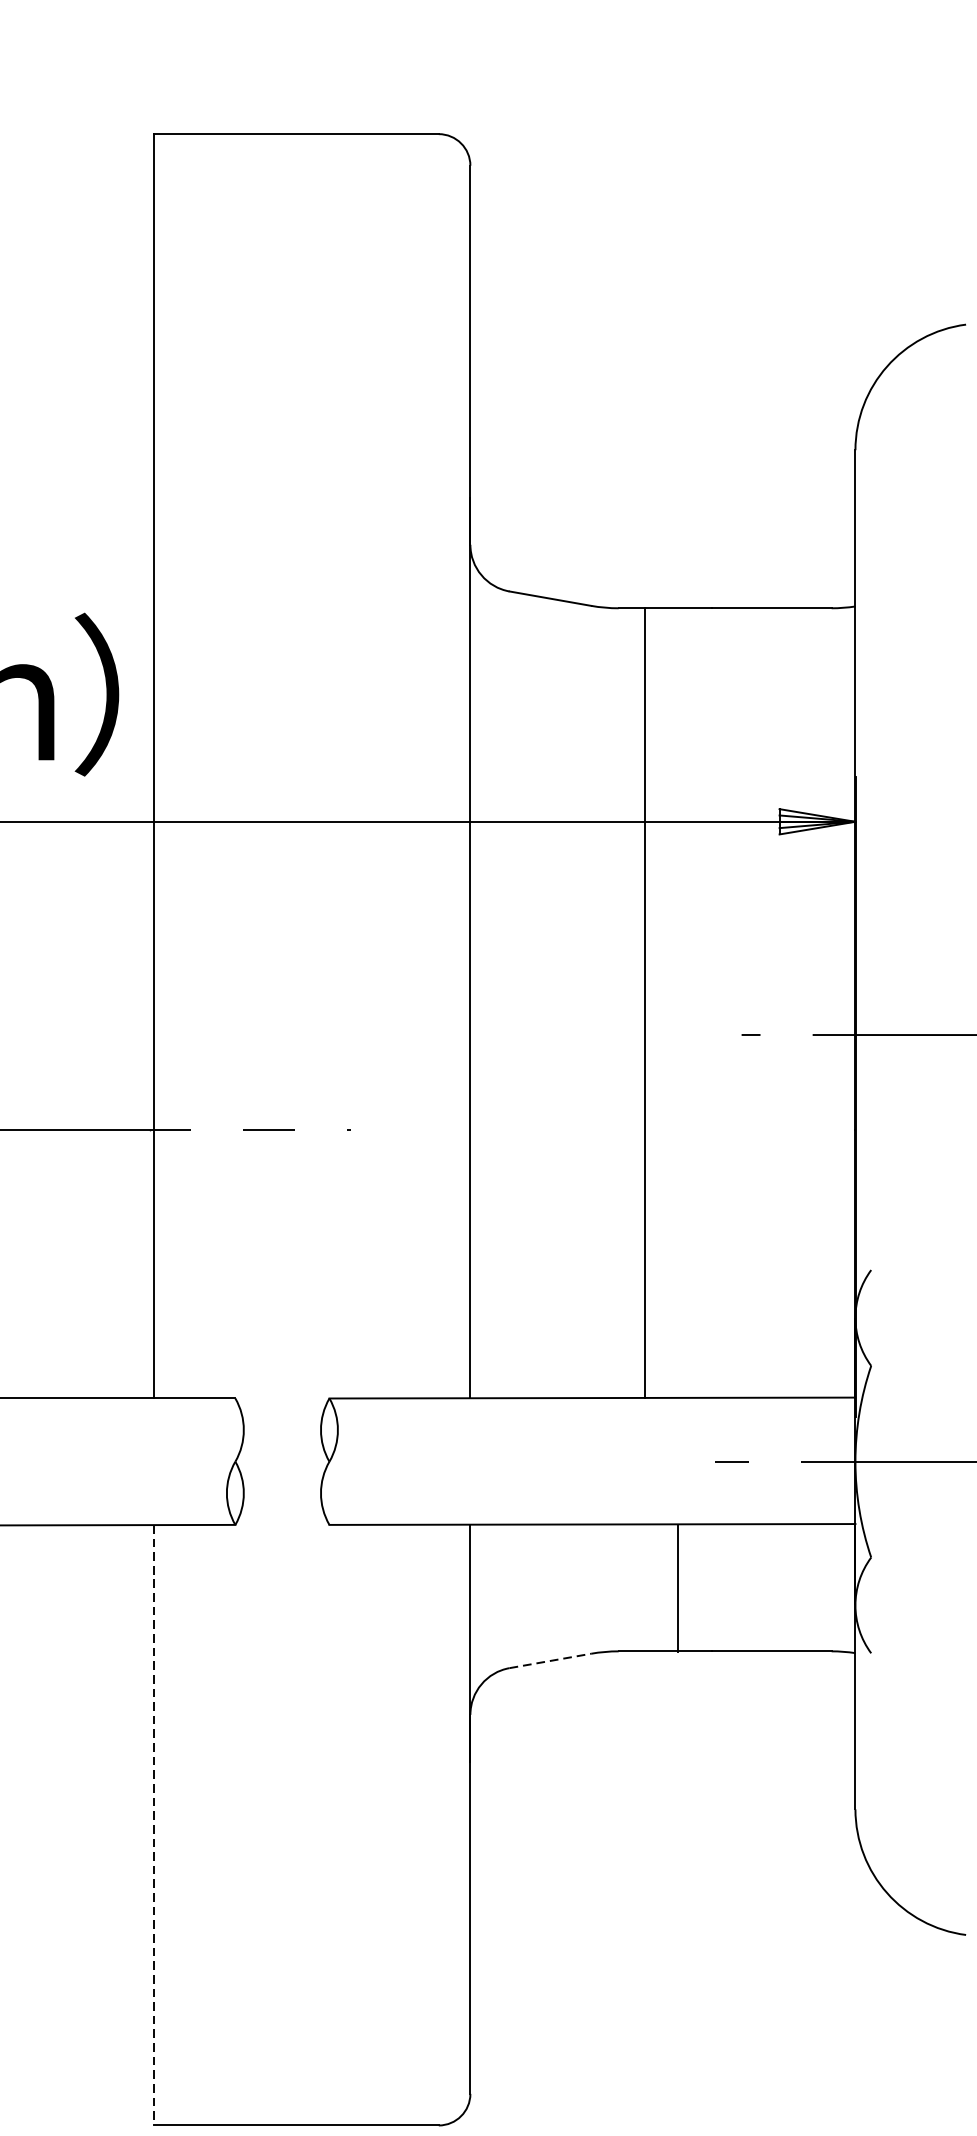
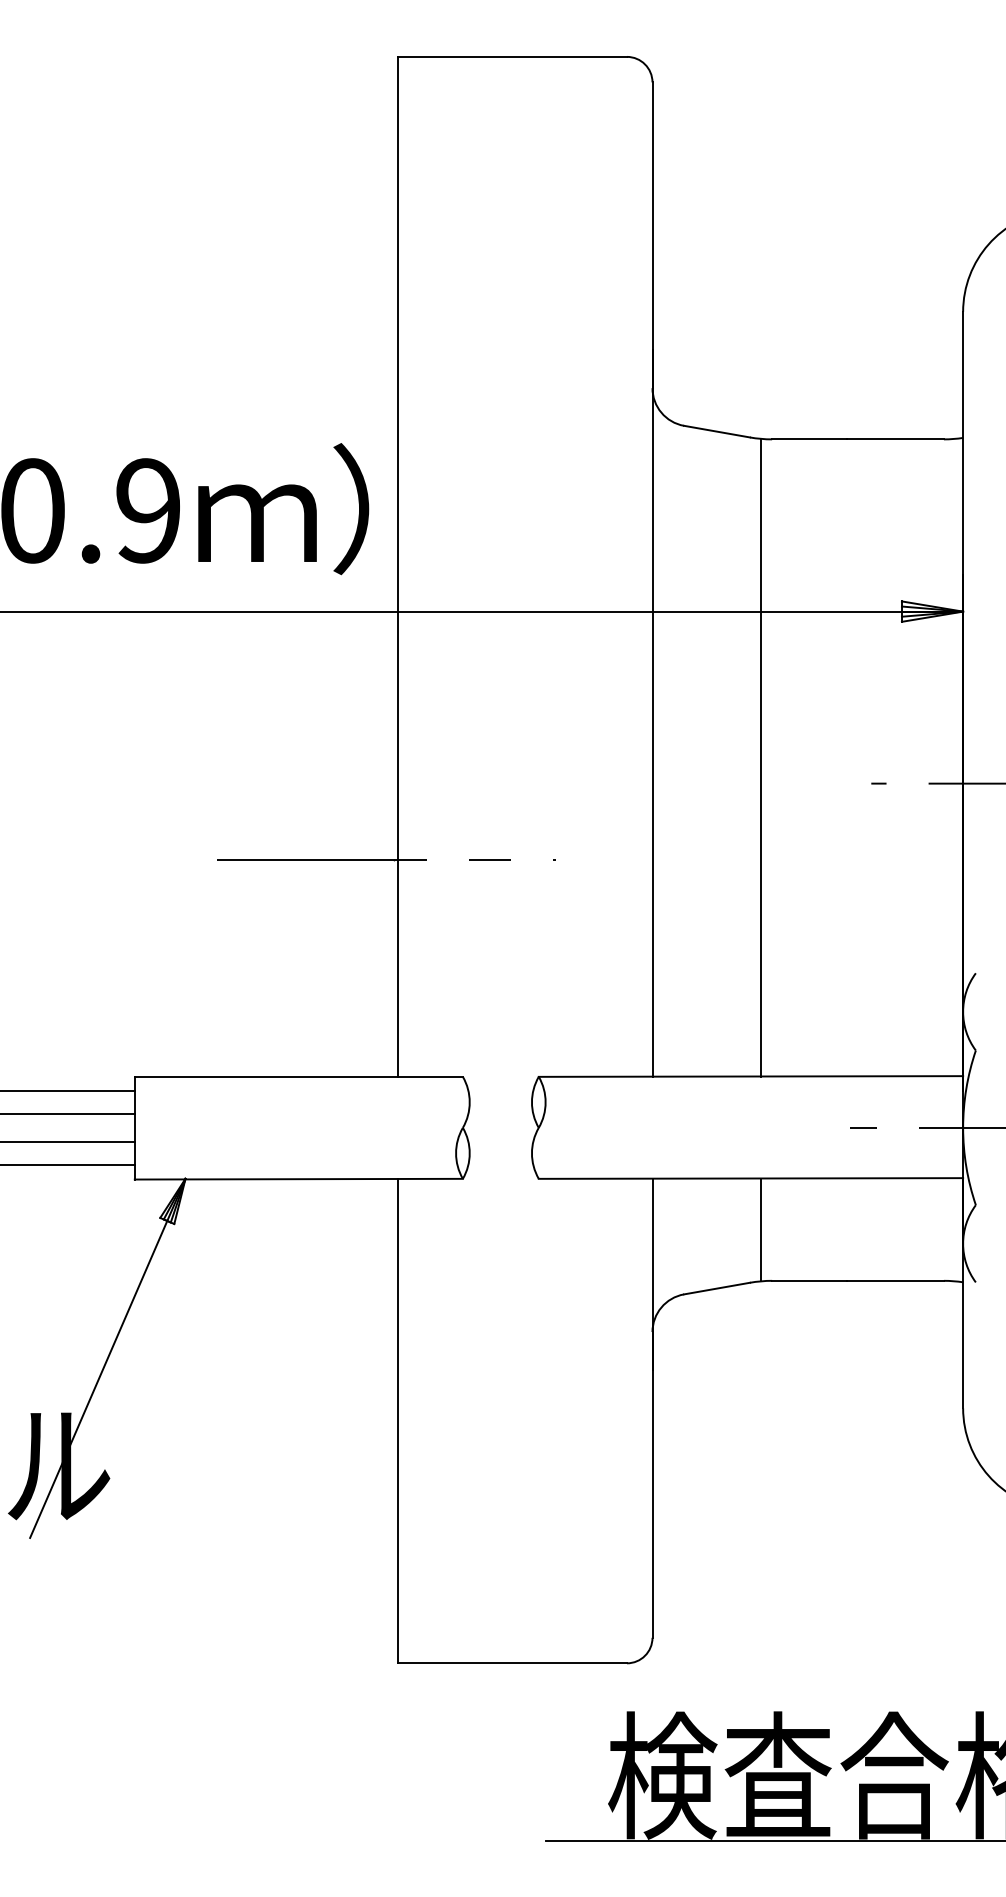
line: (643, 1002) -> (760, 757), moved
line: (677, 1587) -> (760, 1229), moved
line: (550, 1660) -> (717, 1288), dashed -> solid
line: (154, 1825) -> (397, 1421), dashed -> solid

